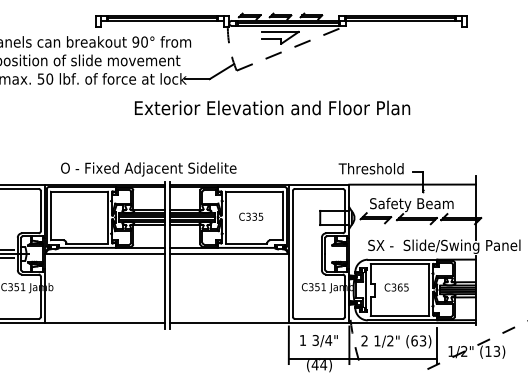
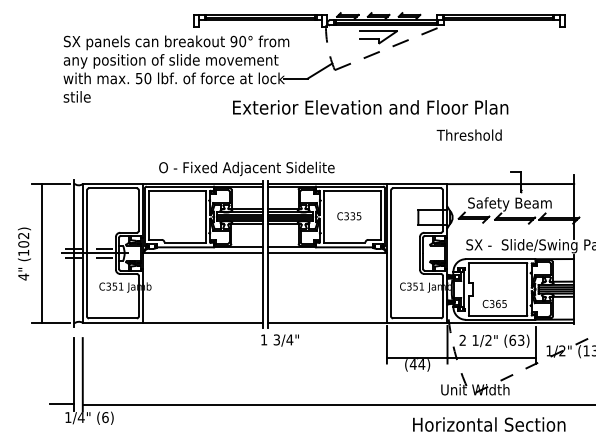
text: (370, 168) -> (468, 134), moved
text: (396, 287) -> (494, 303), moved
text: (318, 341) -> (279, 340), moved

